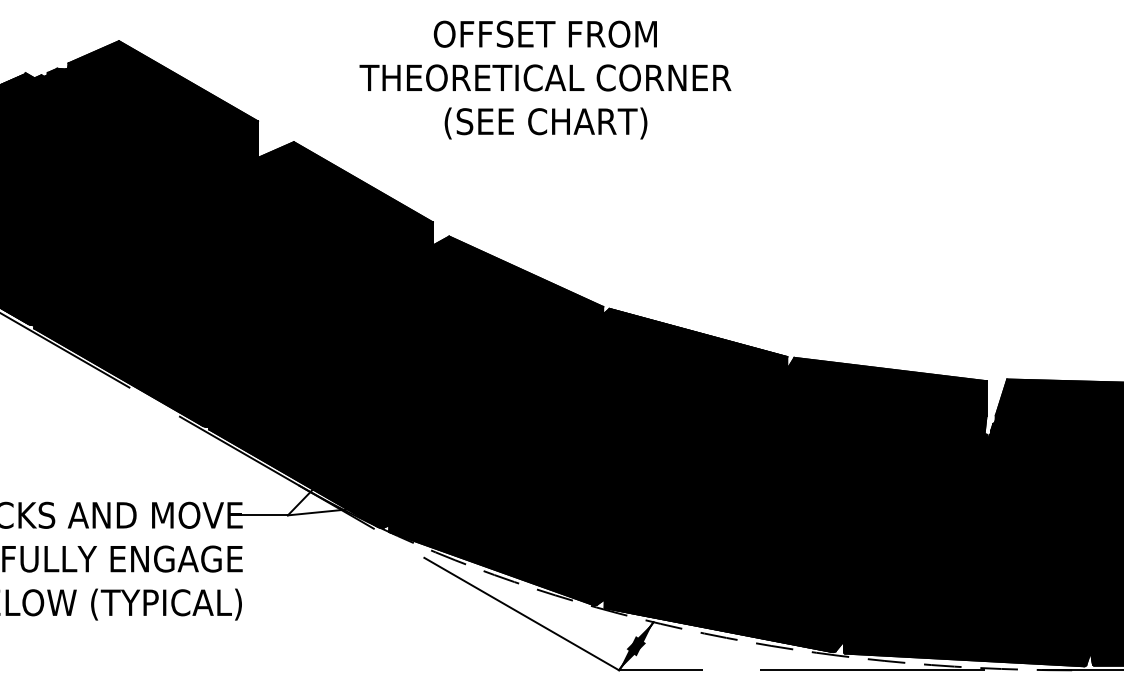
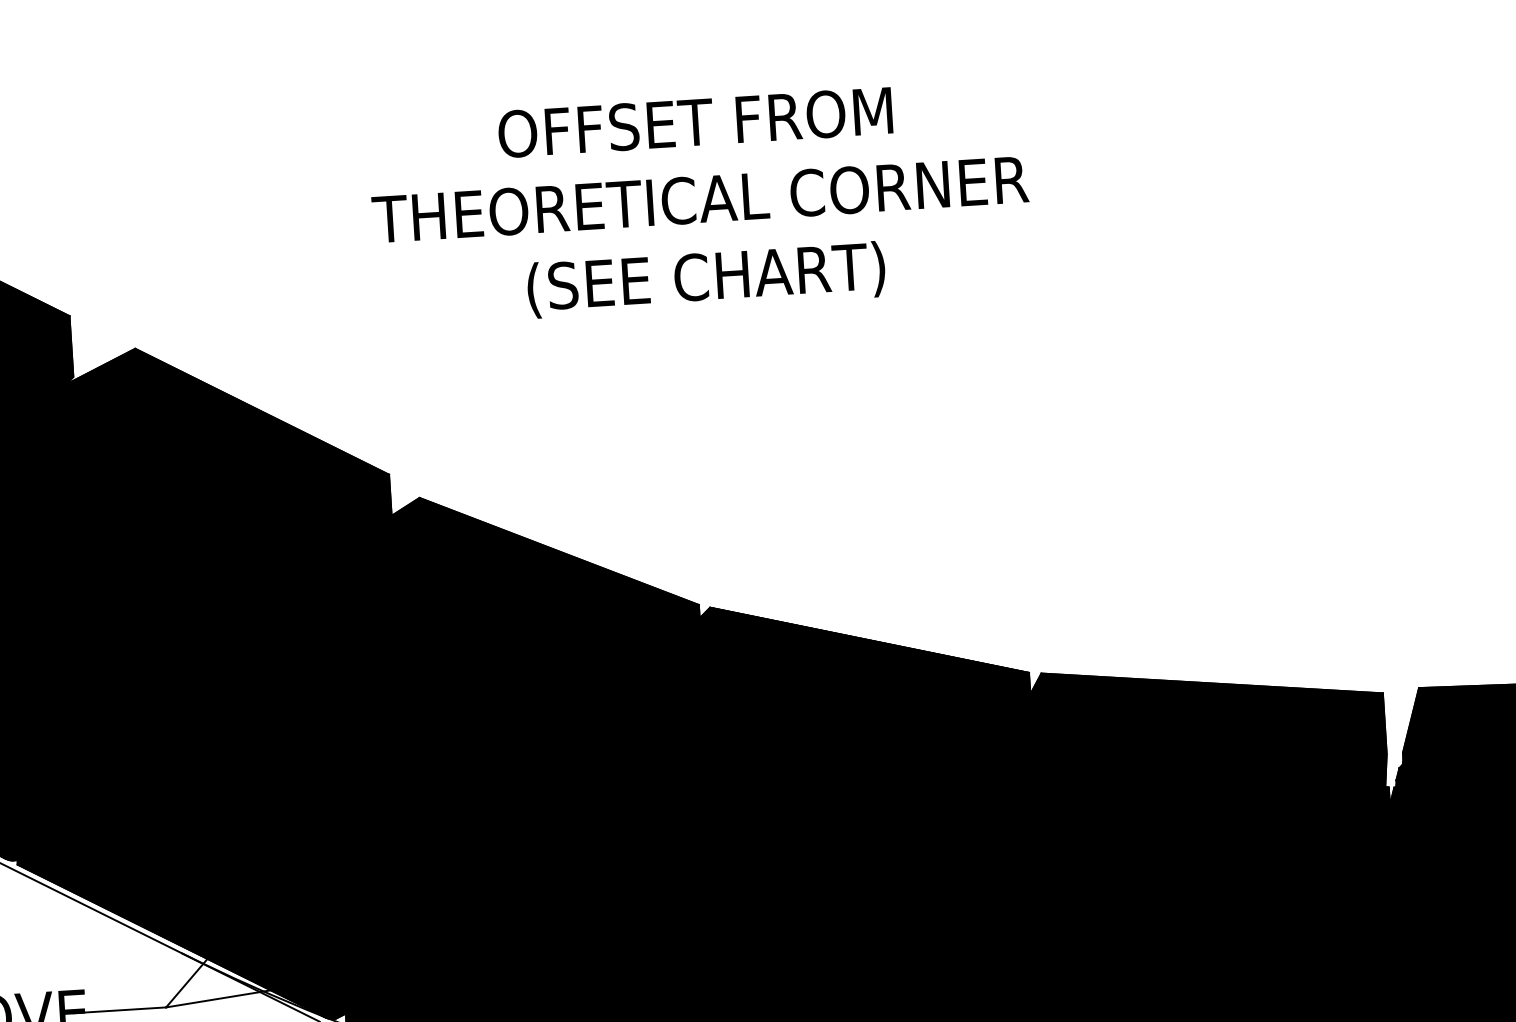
text: (545, 79) -> (700, 202), moved

